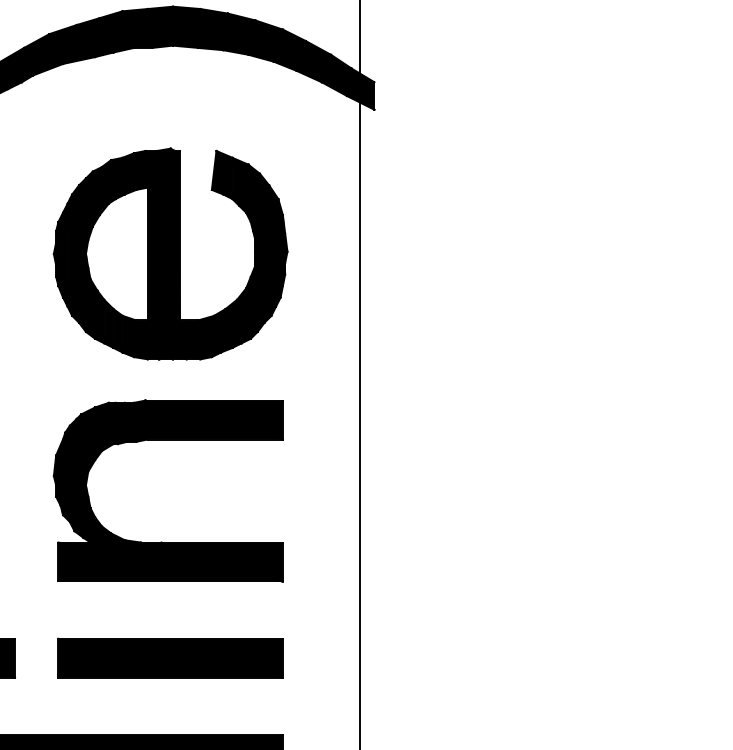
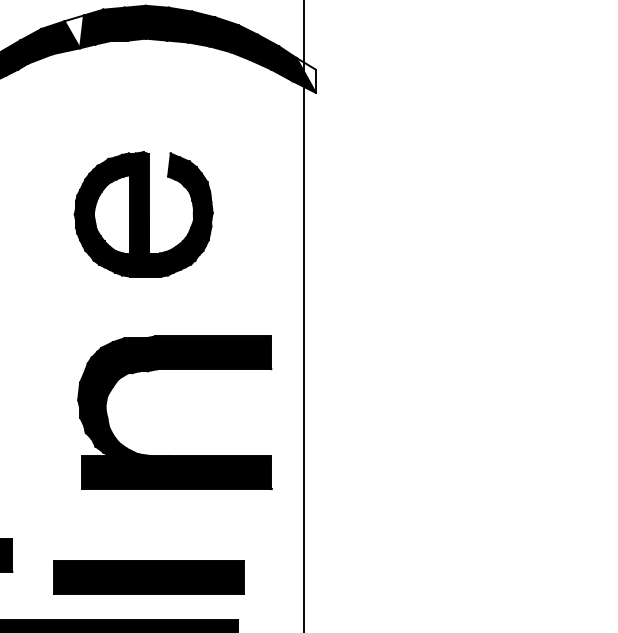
fill: (87, 37) -> (73, 31), removed
fill: (362, 88) -> (305, 74), removed
part: (170, 253) -> (143, 214), size x0.7
part: (167, 440) -> (174, 370), moved
part: (170, 657) -> (148, 576), moved

